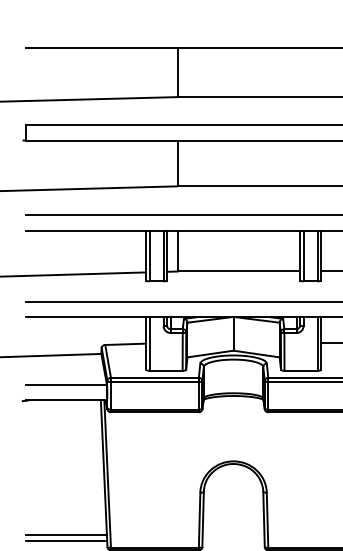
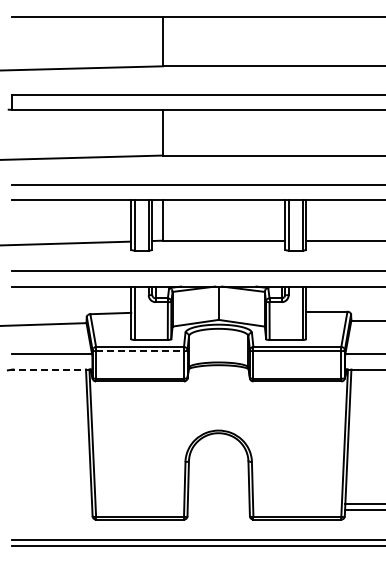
line: (155, 382) -> (140, 351), solid -> dashed
line: (66, 400) -> (51, 369), solid -> dashed
line: (66, 535) -> (51, 504), removed
line: (66, 541) -> (51, 510), removed

